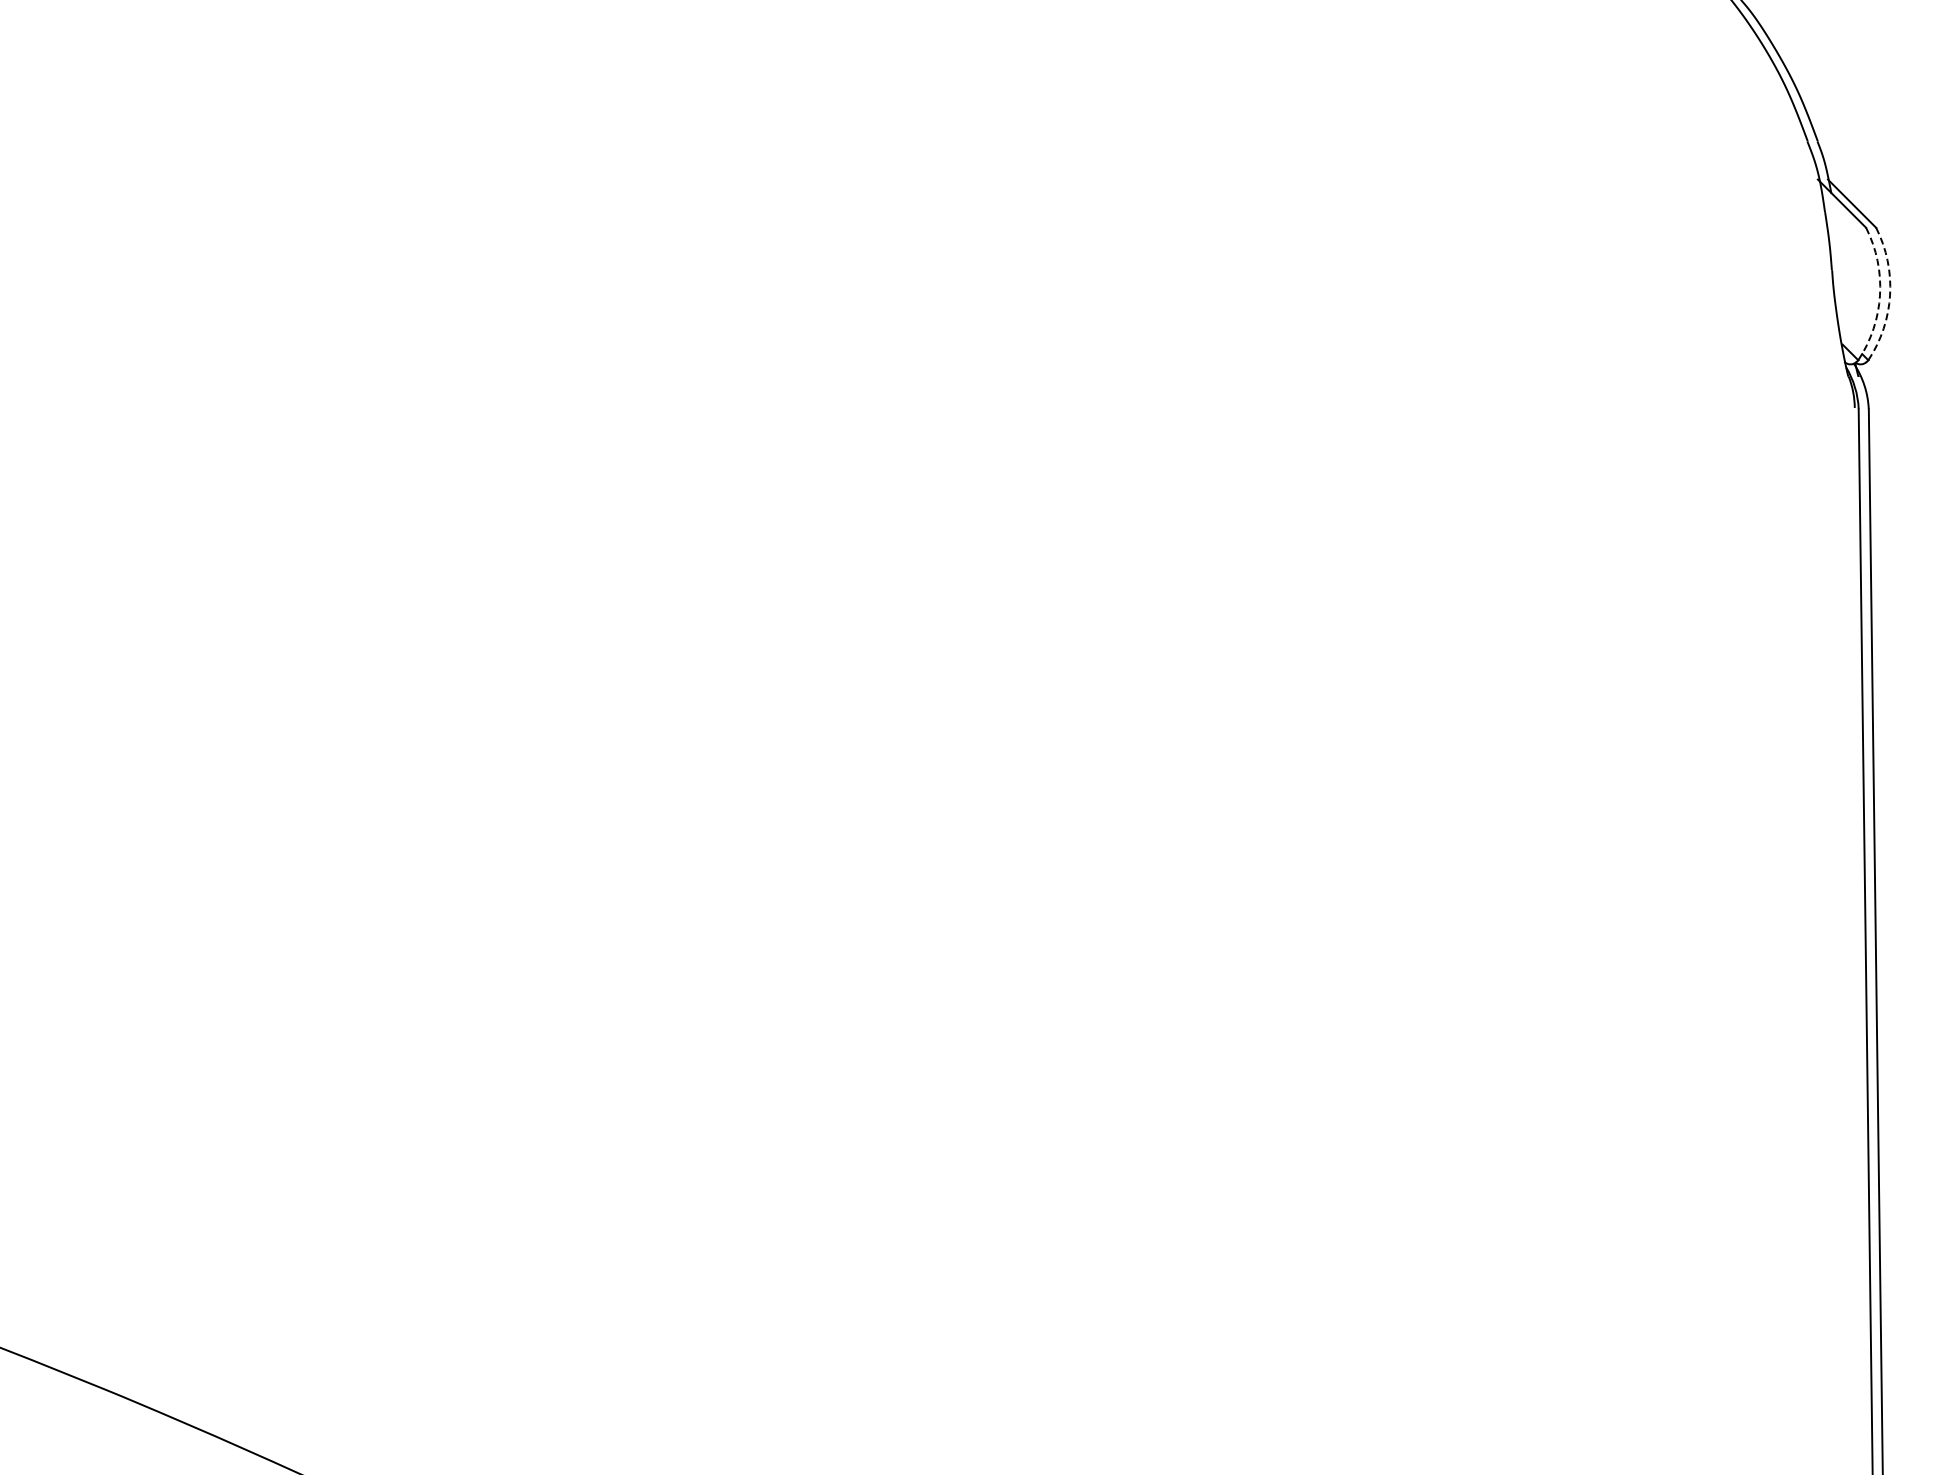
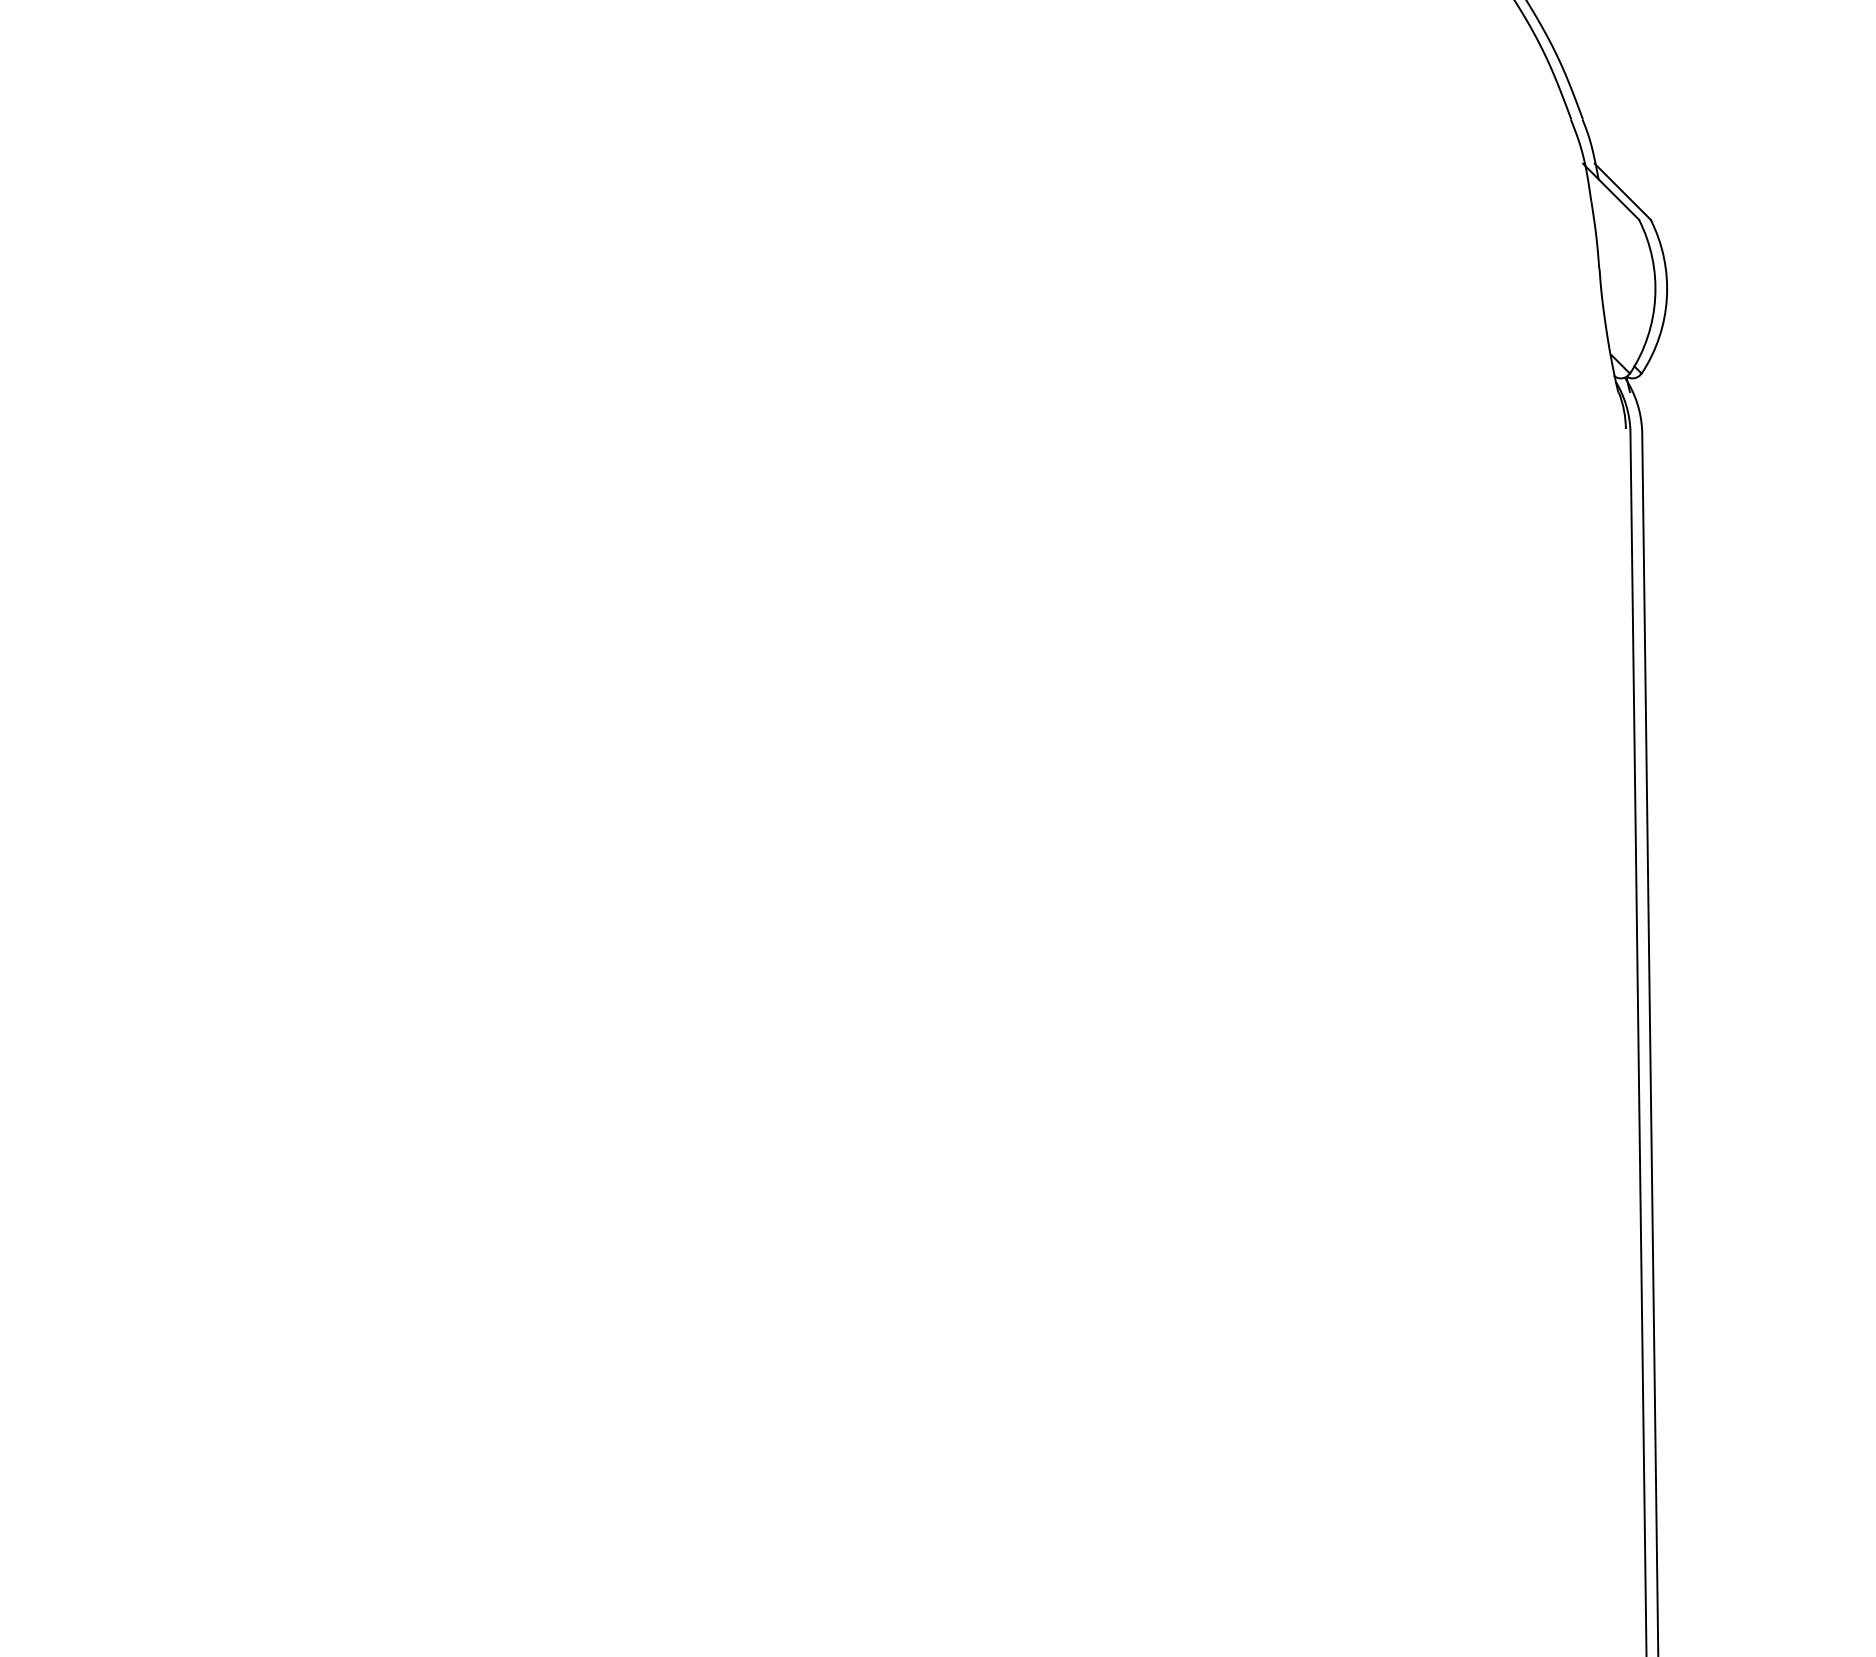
arc: (1880, 295) -> (1655, 298), dashed -> solid
arc: (1890, 295) -> (1667, 298), dashed -> solid

